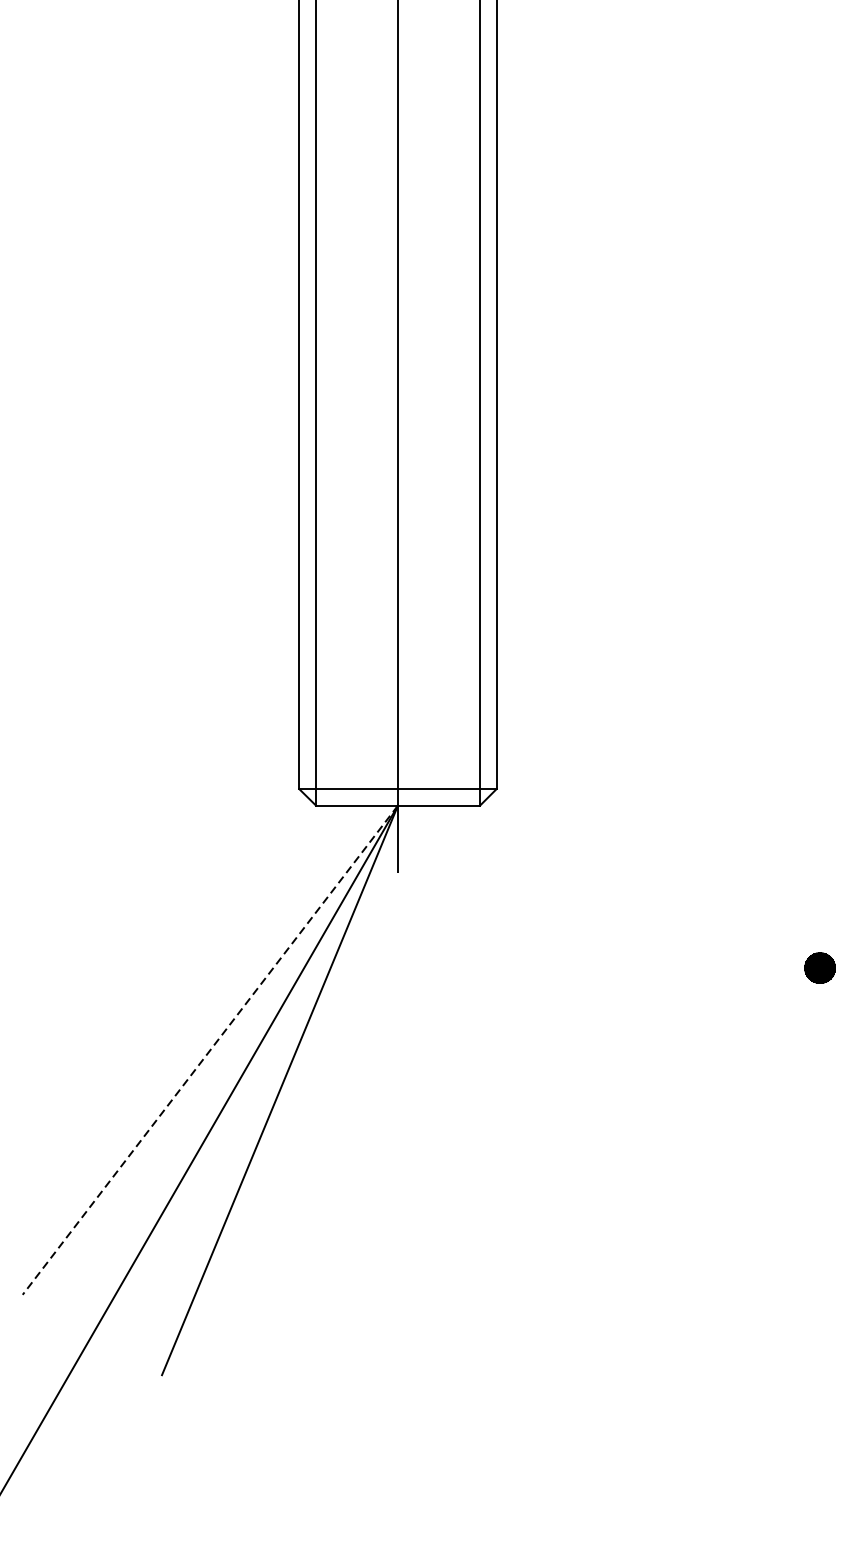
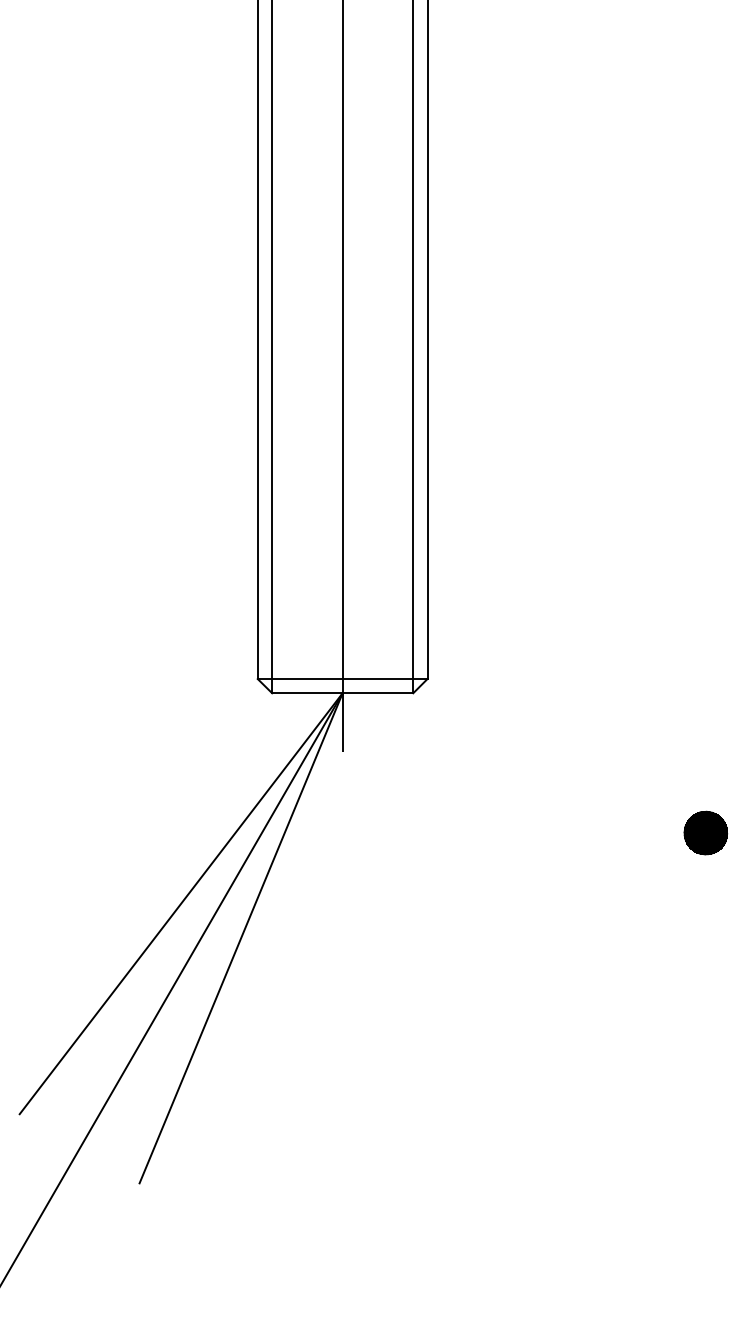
part: (819, 967) -> (705, 832), size x1.67
line: (209, 1051) -> (180, 904), dashed -> solid

